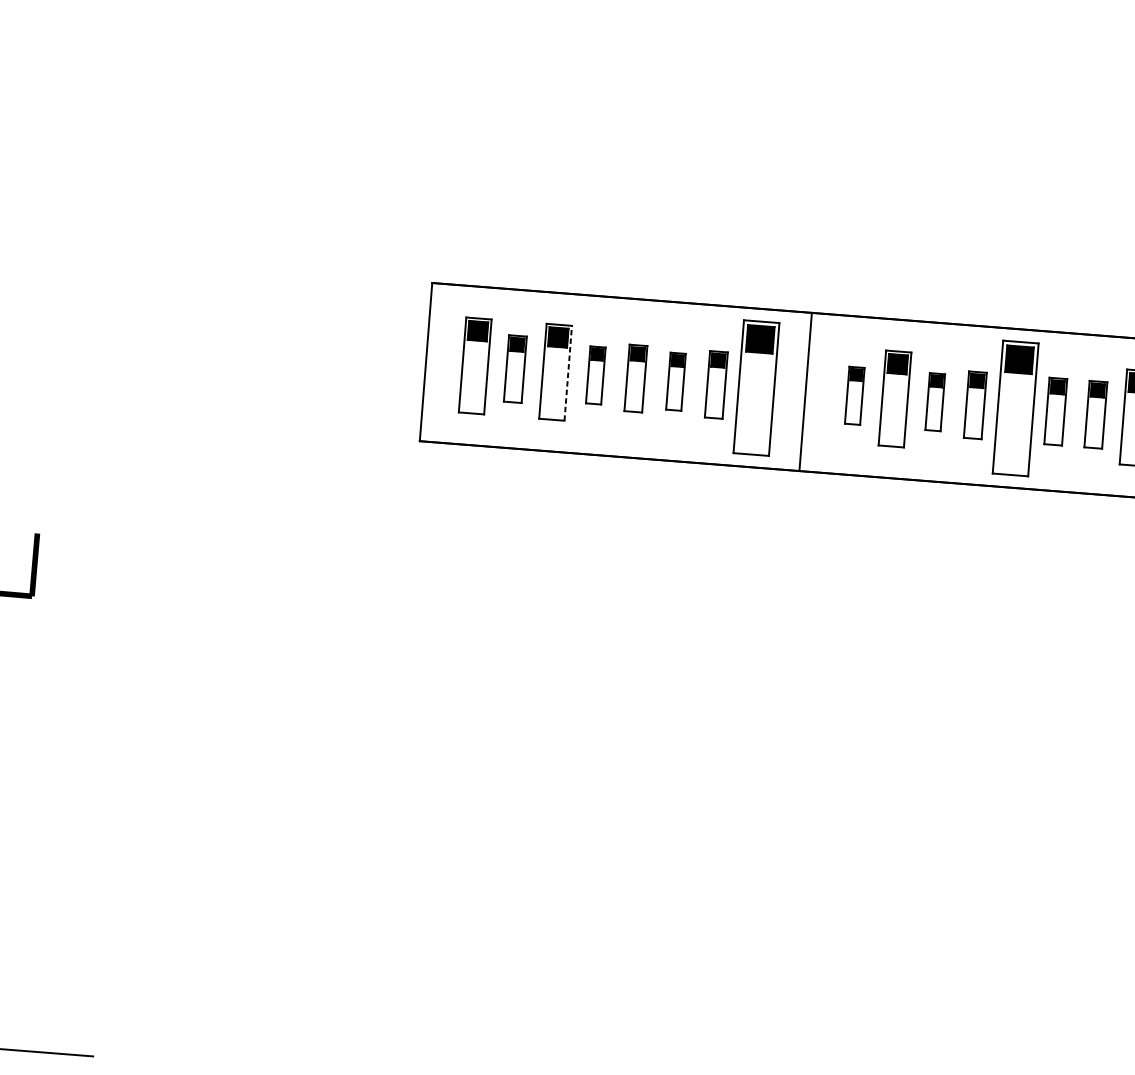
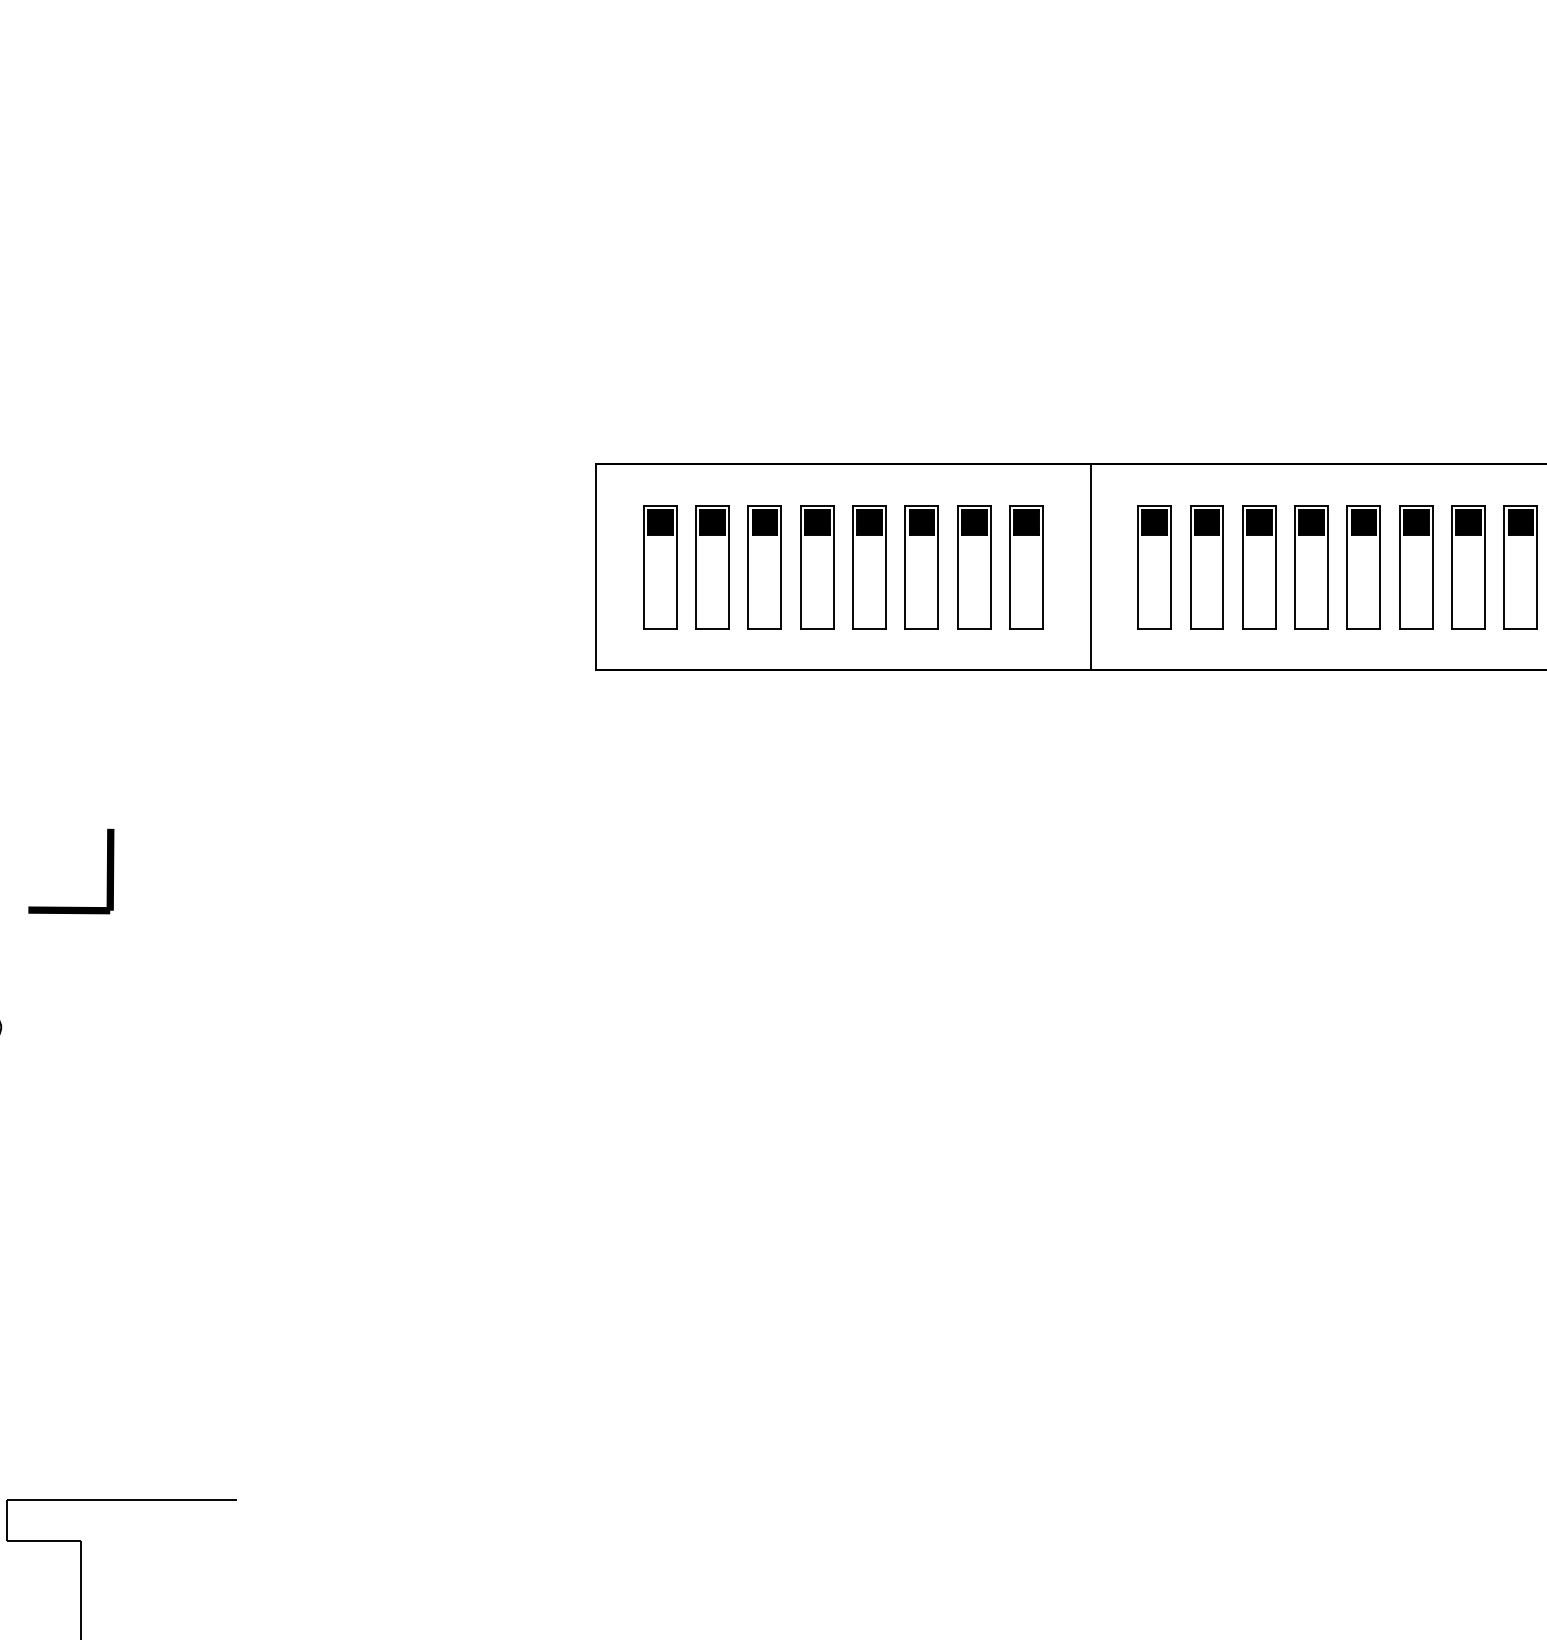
part: (515, 369) -> (712, 567), size x1.43
line: (568, 373) -> (781, 567), dashed -> solid
part: (595, 375) -> (817, 567), size x1.67
part: (635, 378) -> (869, 567), size x1.43
part: (675, 381) -> (921, 567), size x1.67
part: (716, 384) -> (974, 567), size x1.43
part: (756, 388) -> (1026, 567), size x0.71
part: (854, 395) -> (1154, 567), size x1.67
part: (935, 402) -> (1259, 567), size x1.67
part: (975, 405) -> (1311, 567), size x1.43
part: (1015, 408) -> (1363, 567), size x0.71
part: (1055, 411) -> (1416, 567), size x1.43
part: (1095, 414) -> (1468, 567), size x1.43

